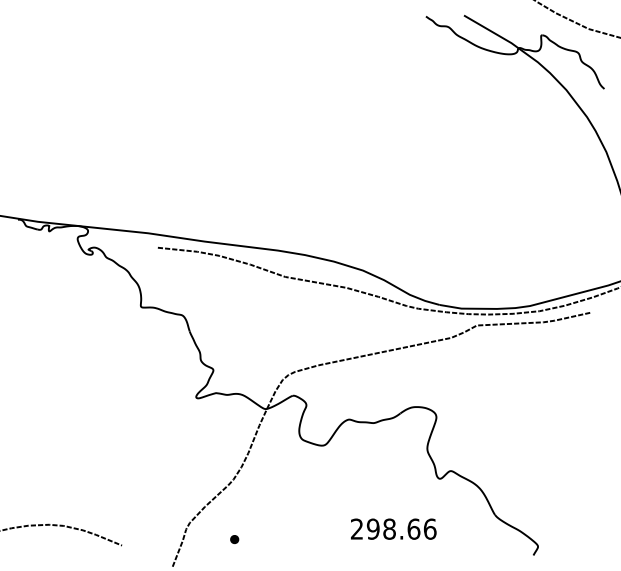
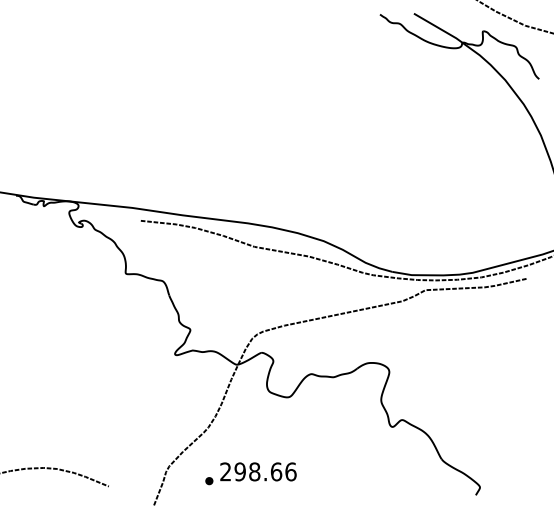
text: (393, 528) -> (258, 471), moved

